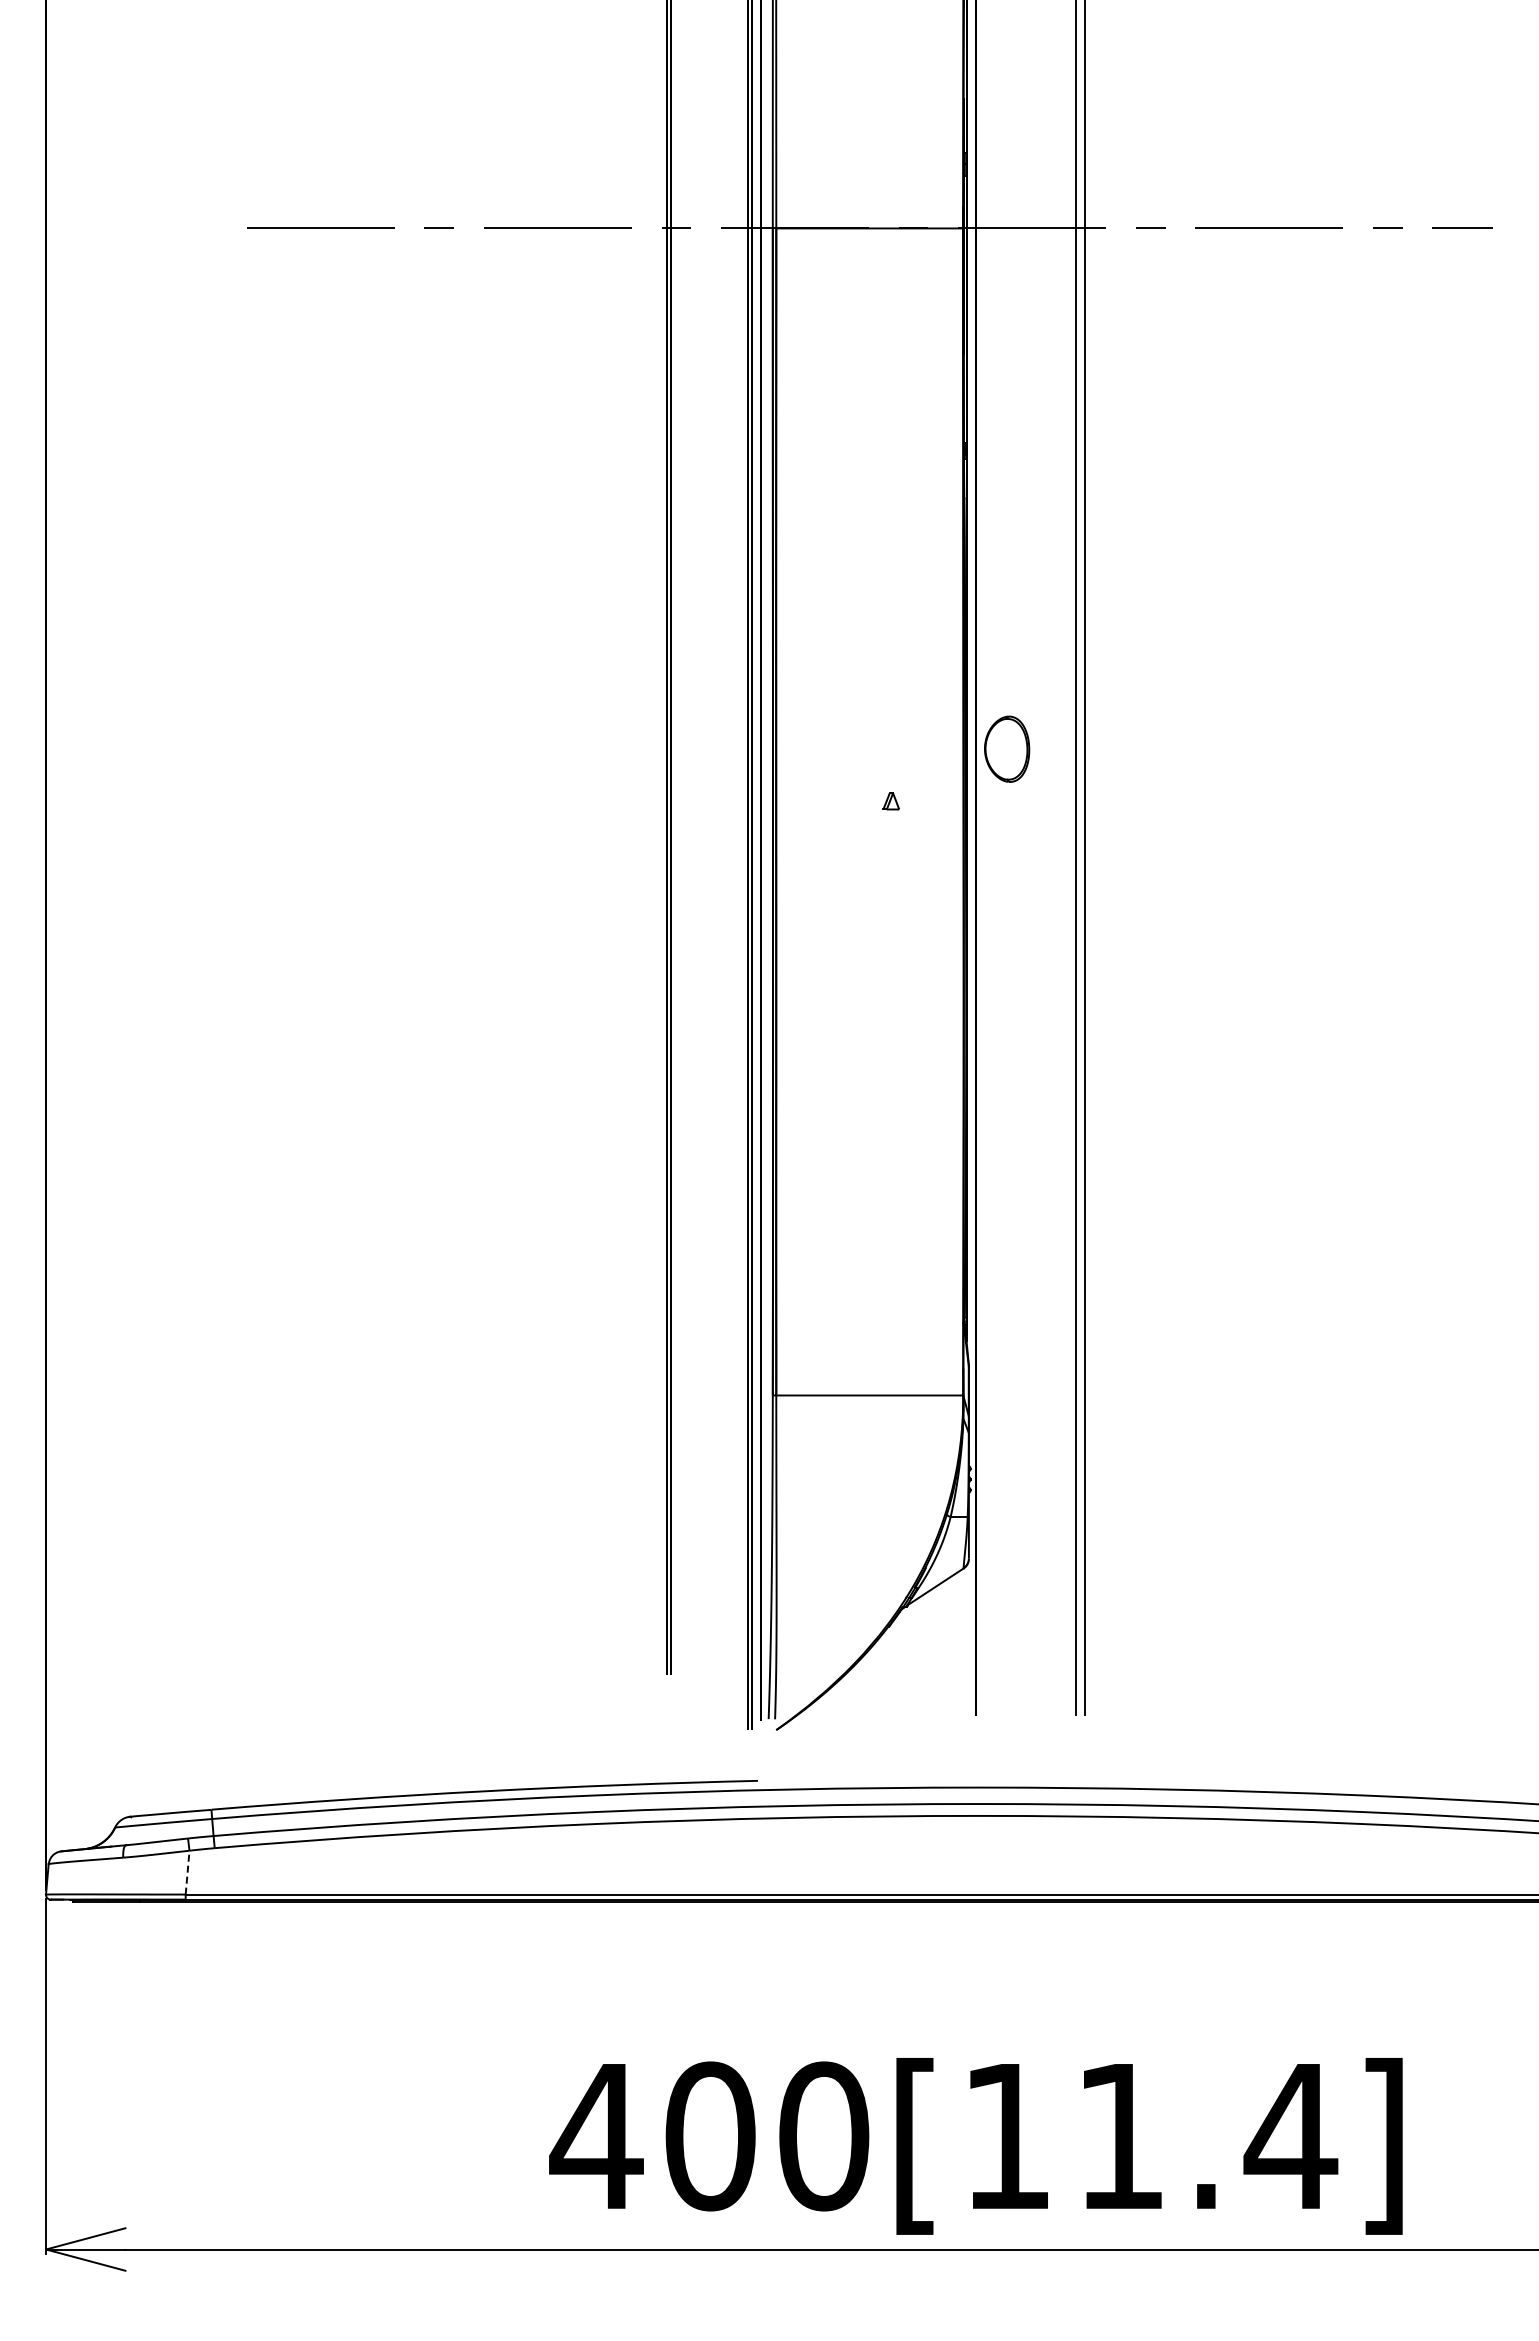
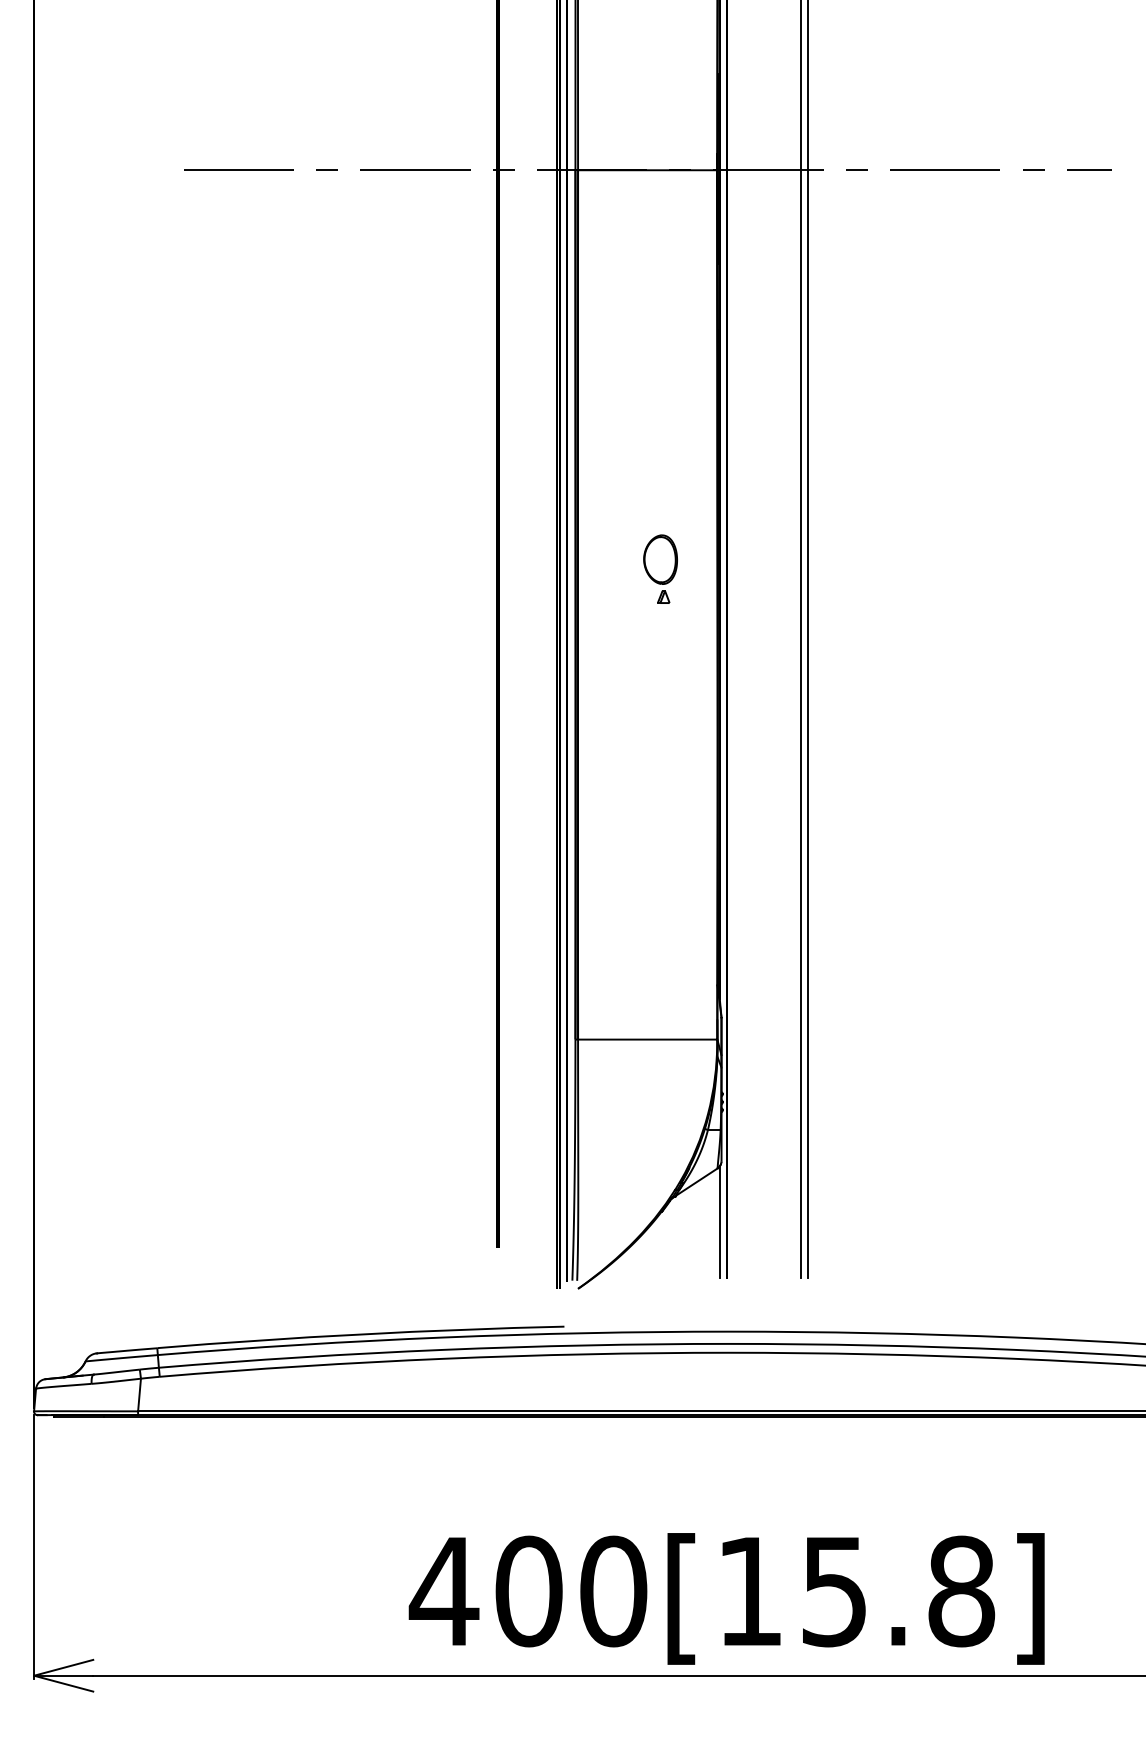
part: (1007, 748) -> (660, 559), moved
line: (966, 1640) -> (719, 1222), added
line: (187, 1872) -> (139, 1394), dashed -> solid
text: (1208, 2136) -> (900, 1591), 400[11.4] -> 400[15.8]

